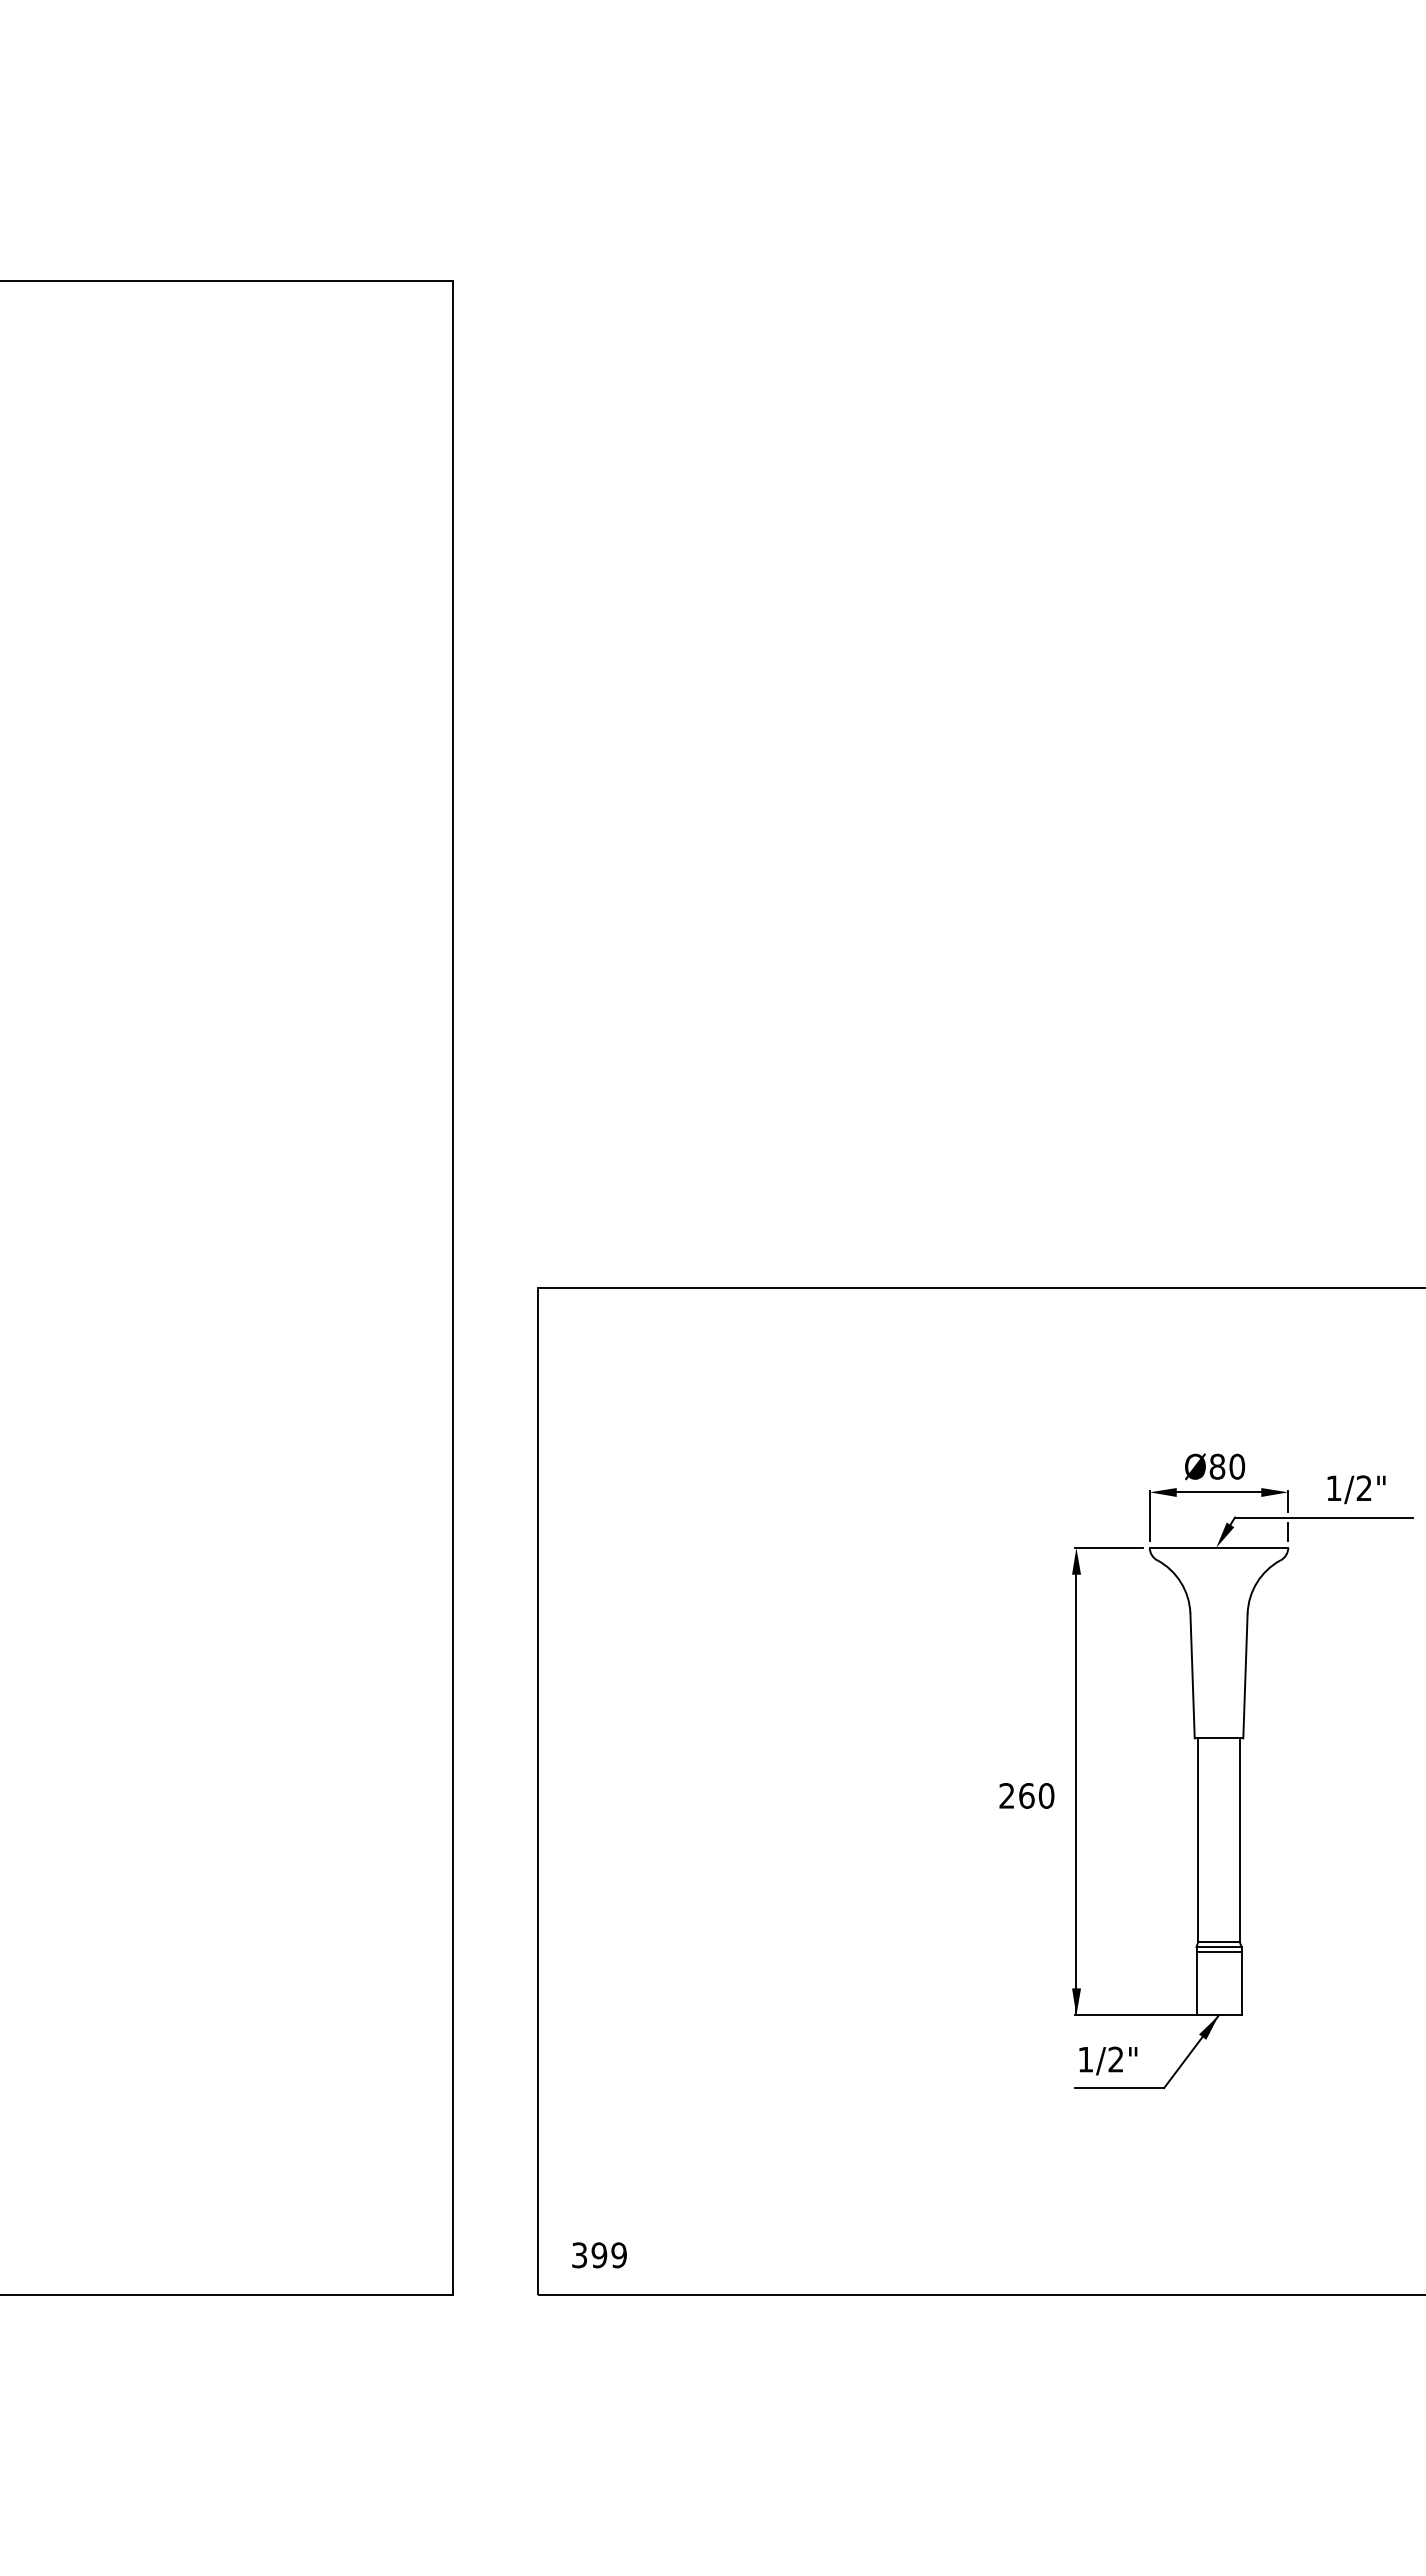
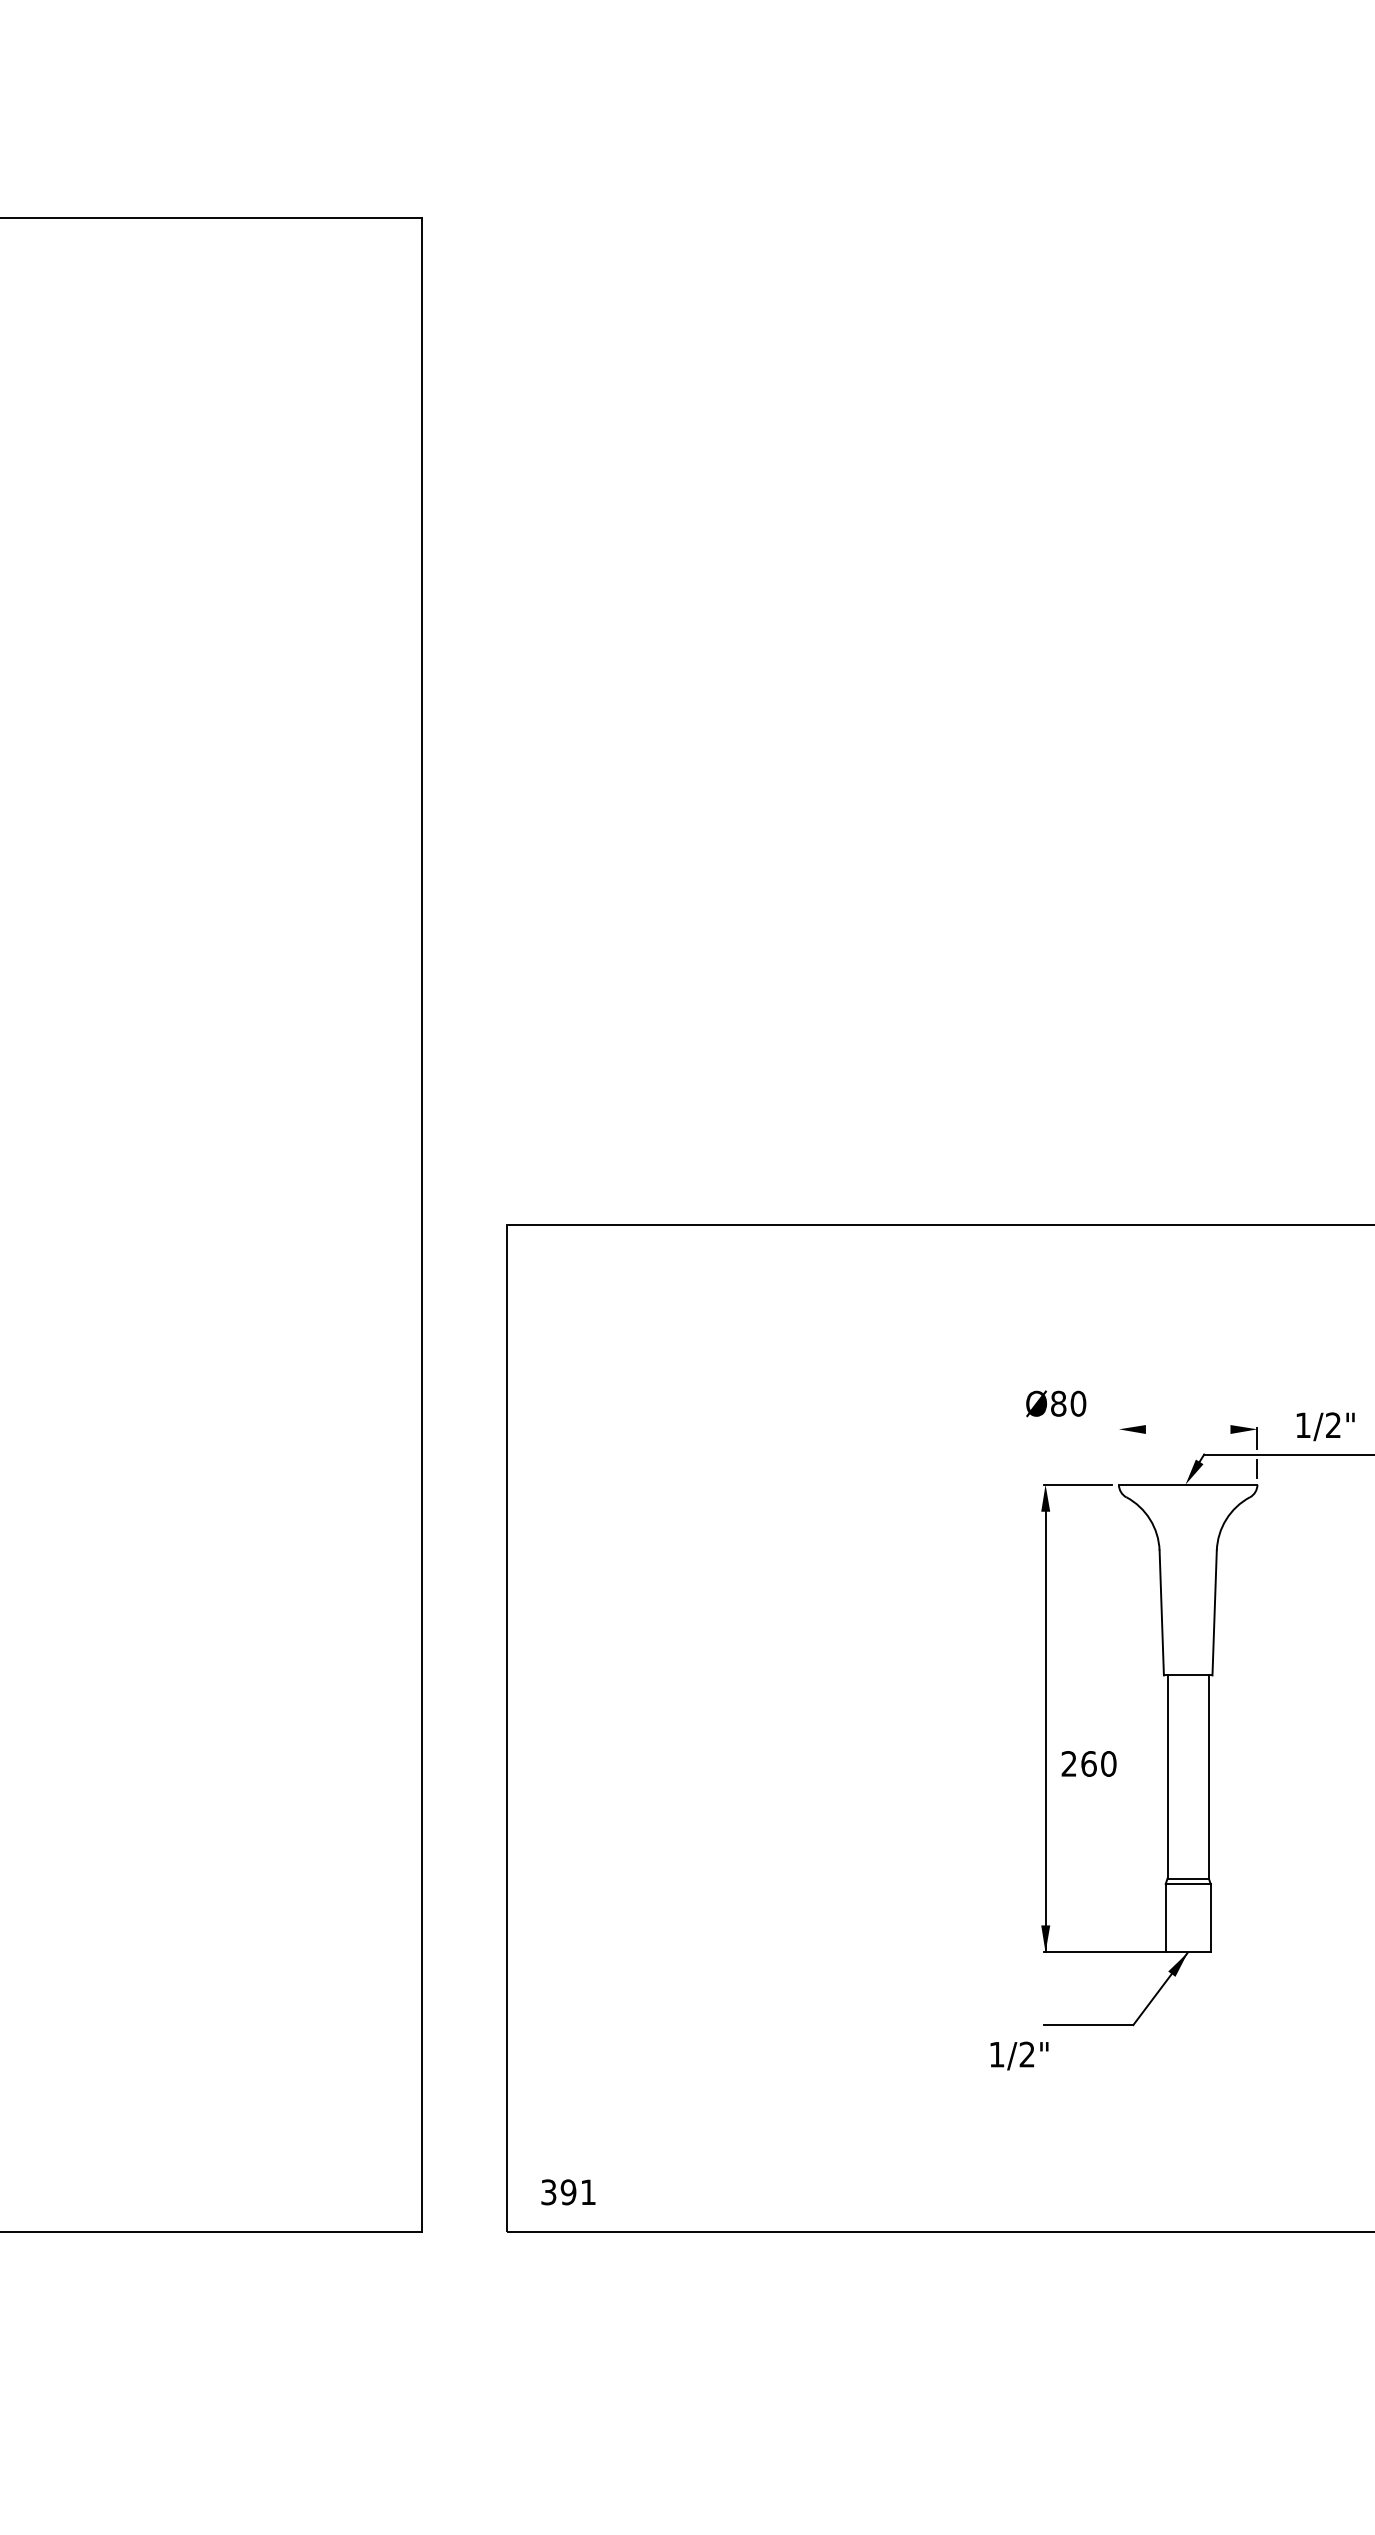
text: (1215, 1466) -> (1056, 1403), moved
line: (1218, 1492) -> (1187, 1429), removed
line: (1149, 1515) -> (1118, 1452), removed
text: (1026, 1795) -> (1088, 1763), moved
line: (1218, 1952) -> (1187, 1889), removed
text: (1108, 2060) -> (1019, 2055), moved
text: (618, 2255) -> (587, 2192), 399 -> 391

